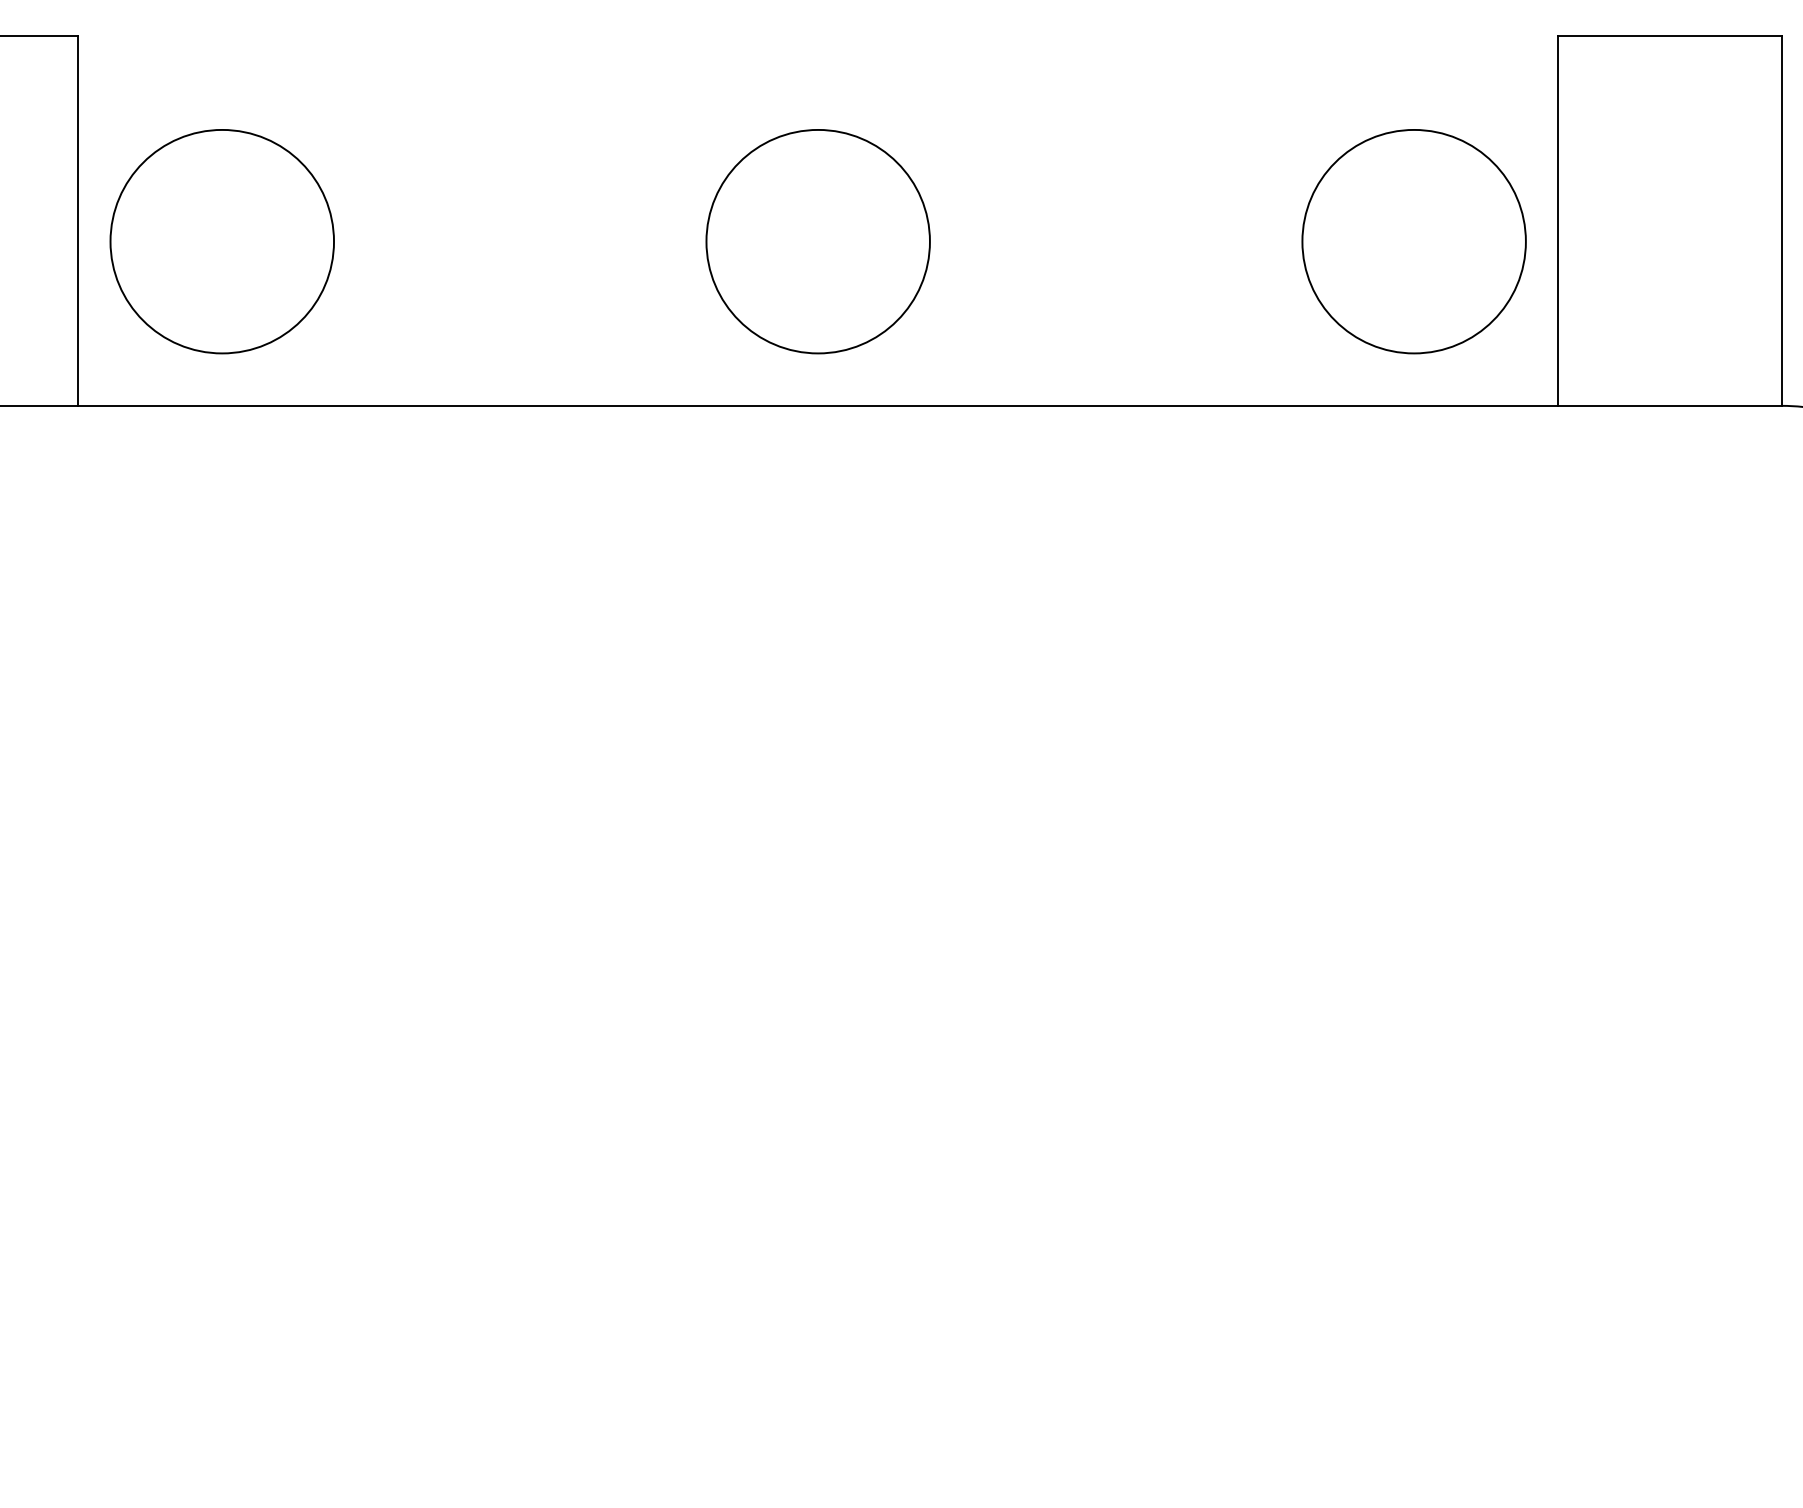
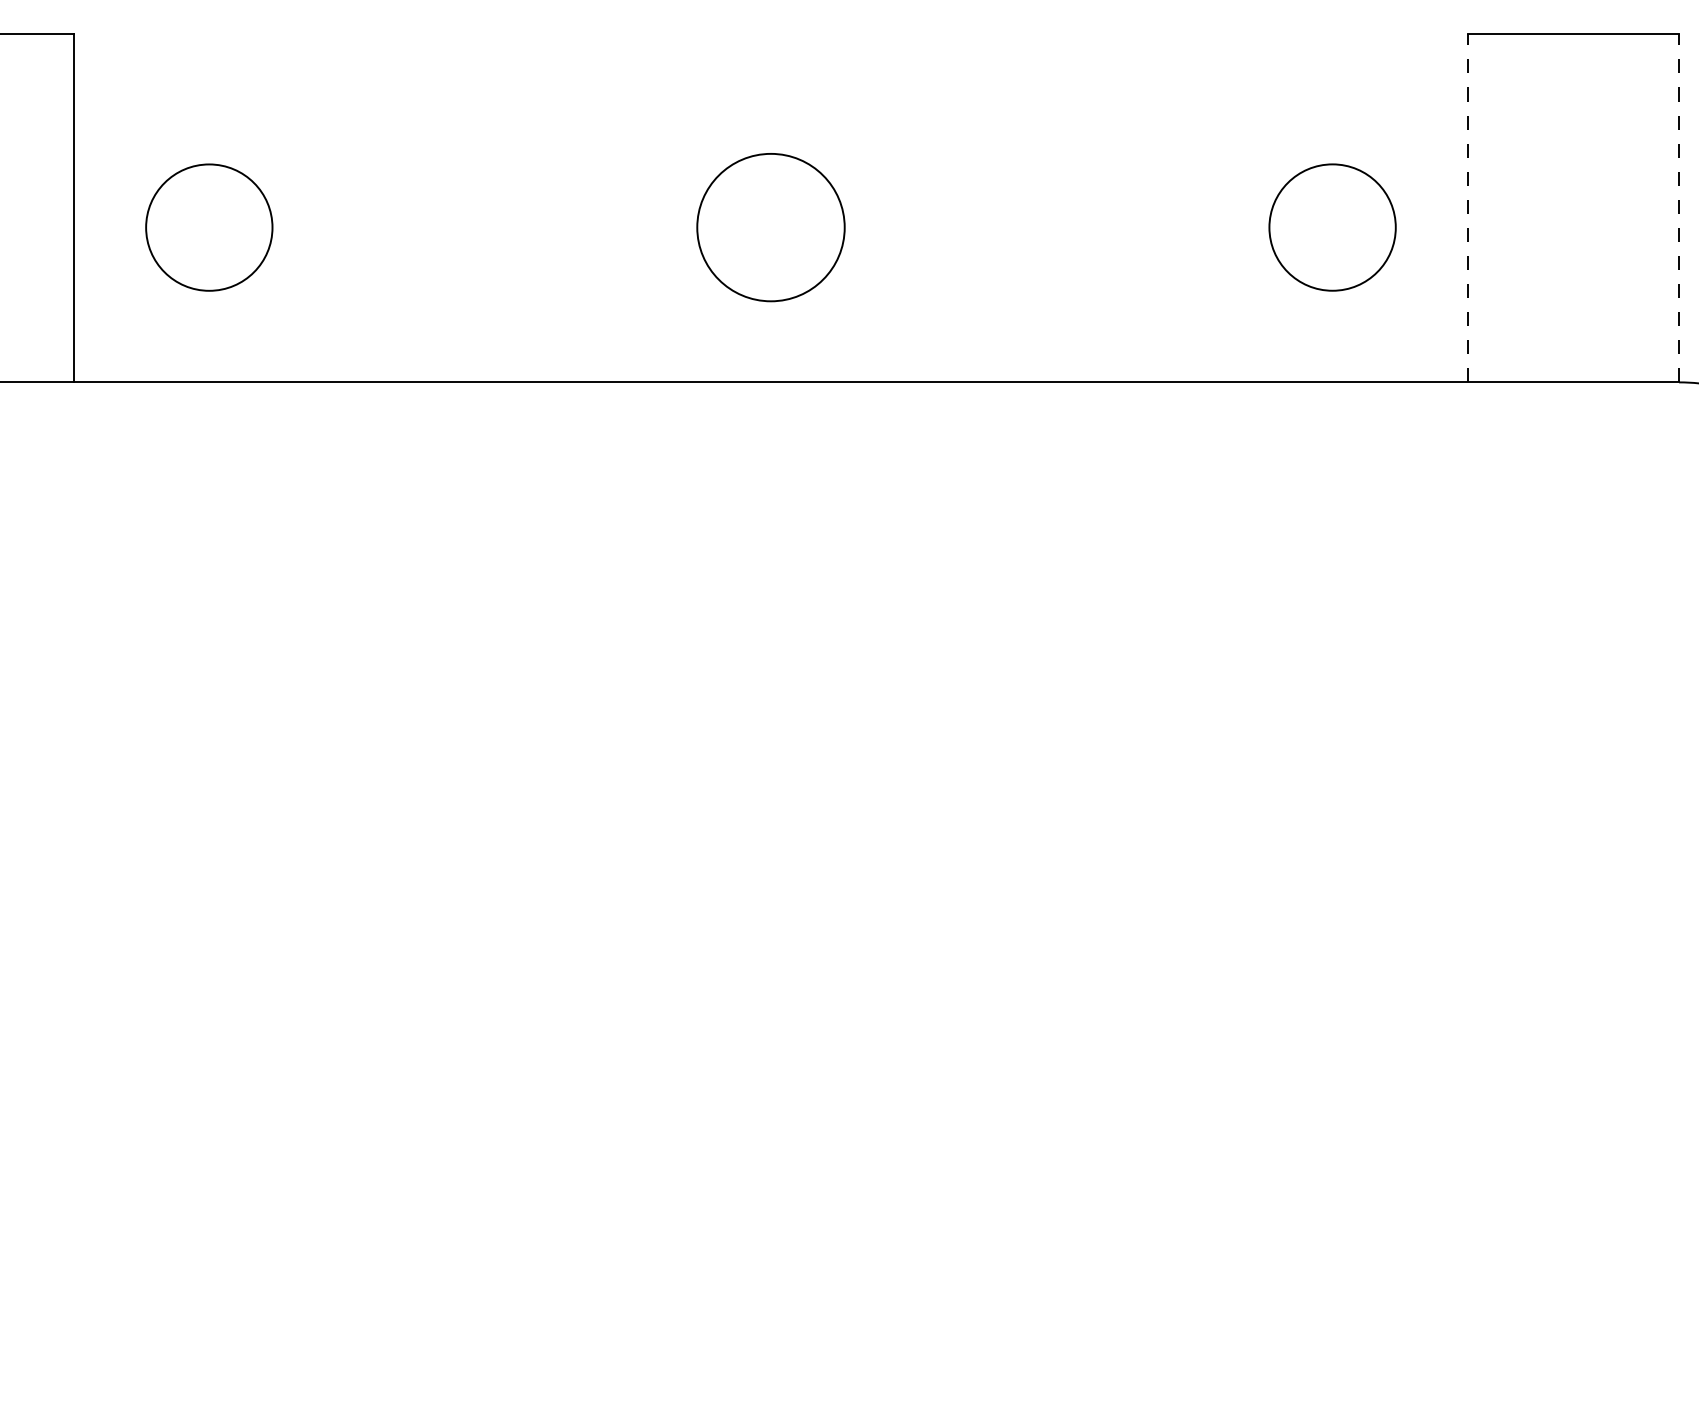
line: (1558, 220) -> (1468, 207), solid -> dashed
line: (1782, 220) -> (1679, 207), solid -> dashed
circle: (222, 241) -> (209, 227), size x0.6
circle: (817, 241) -> (770, 227), size x0.7
circle: (1413, 241) -> (1332, 227), size x0.6

